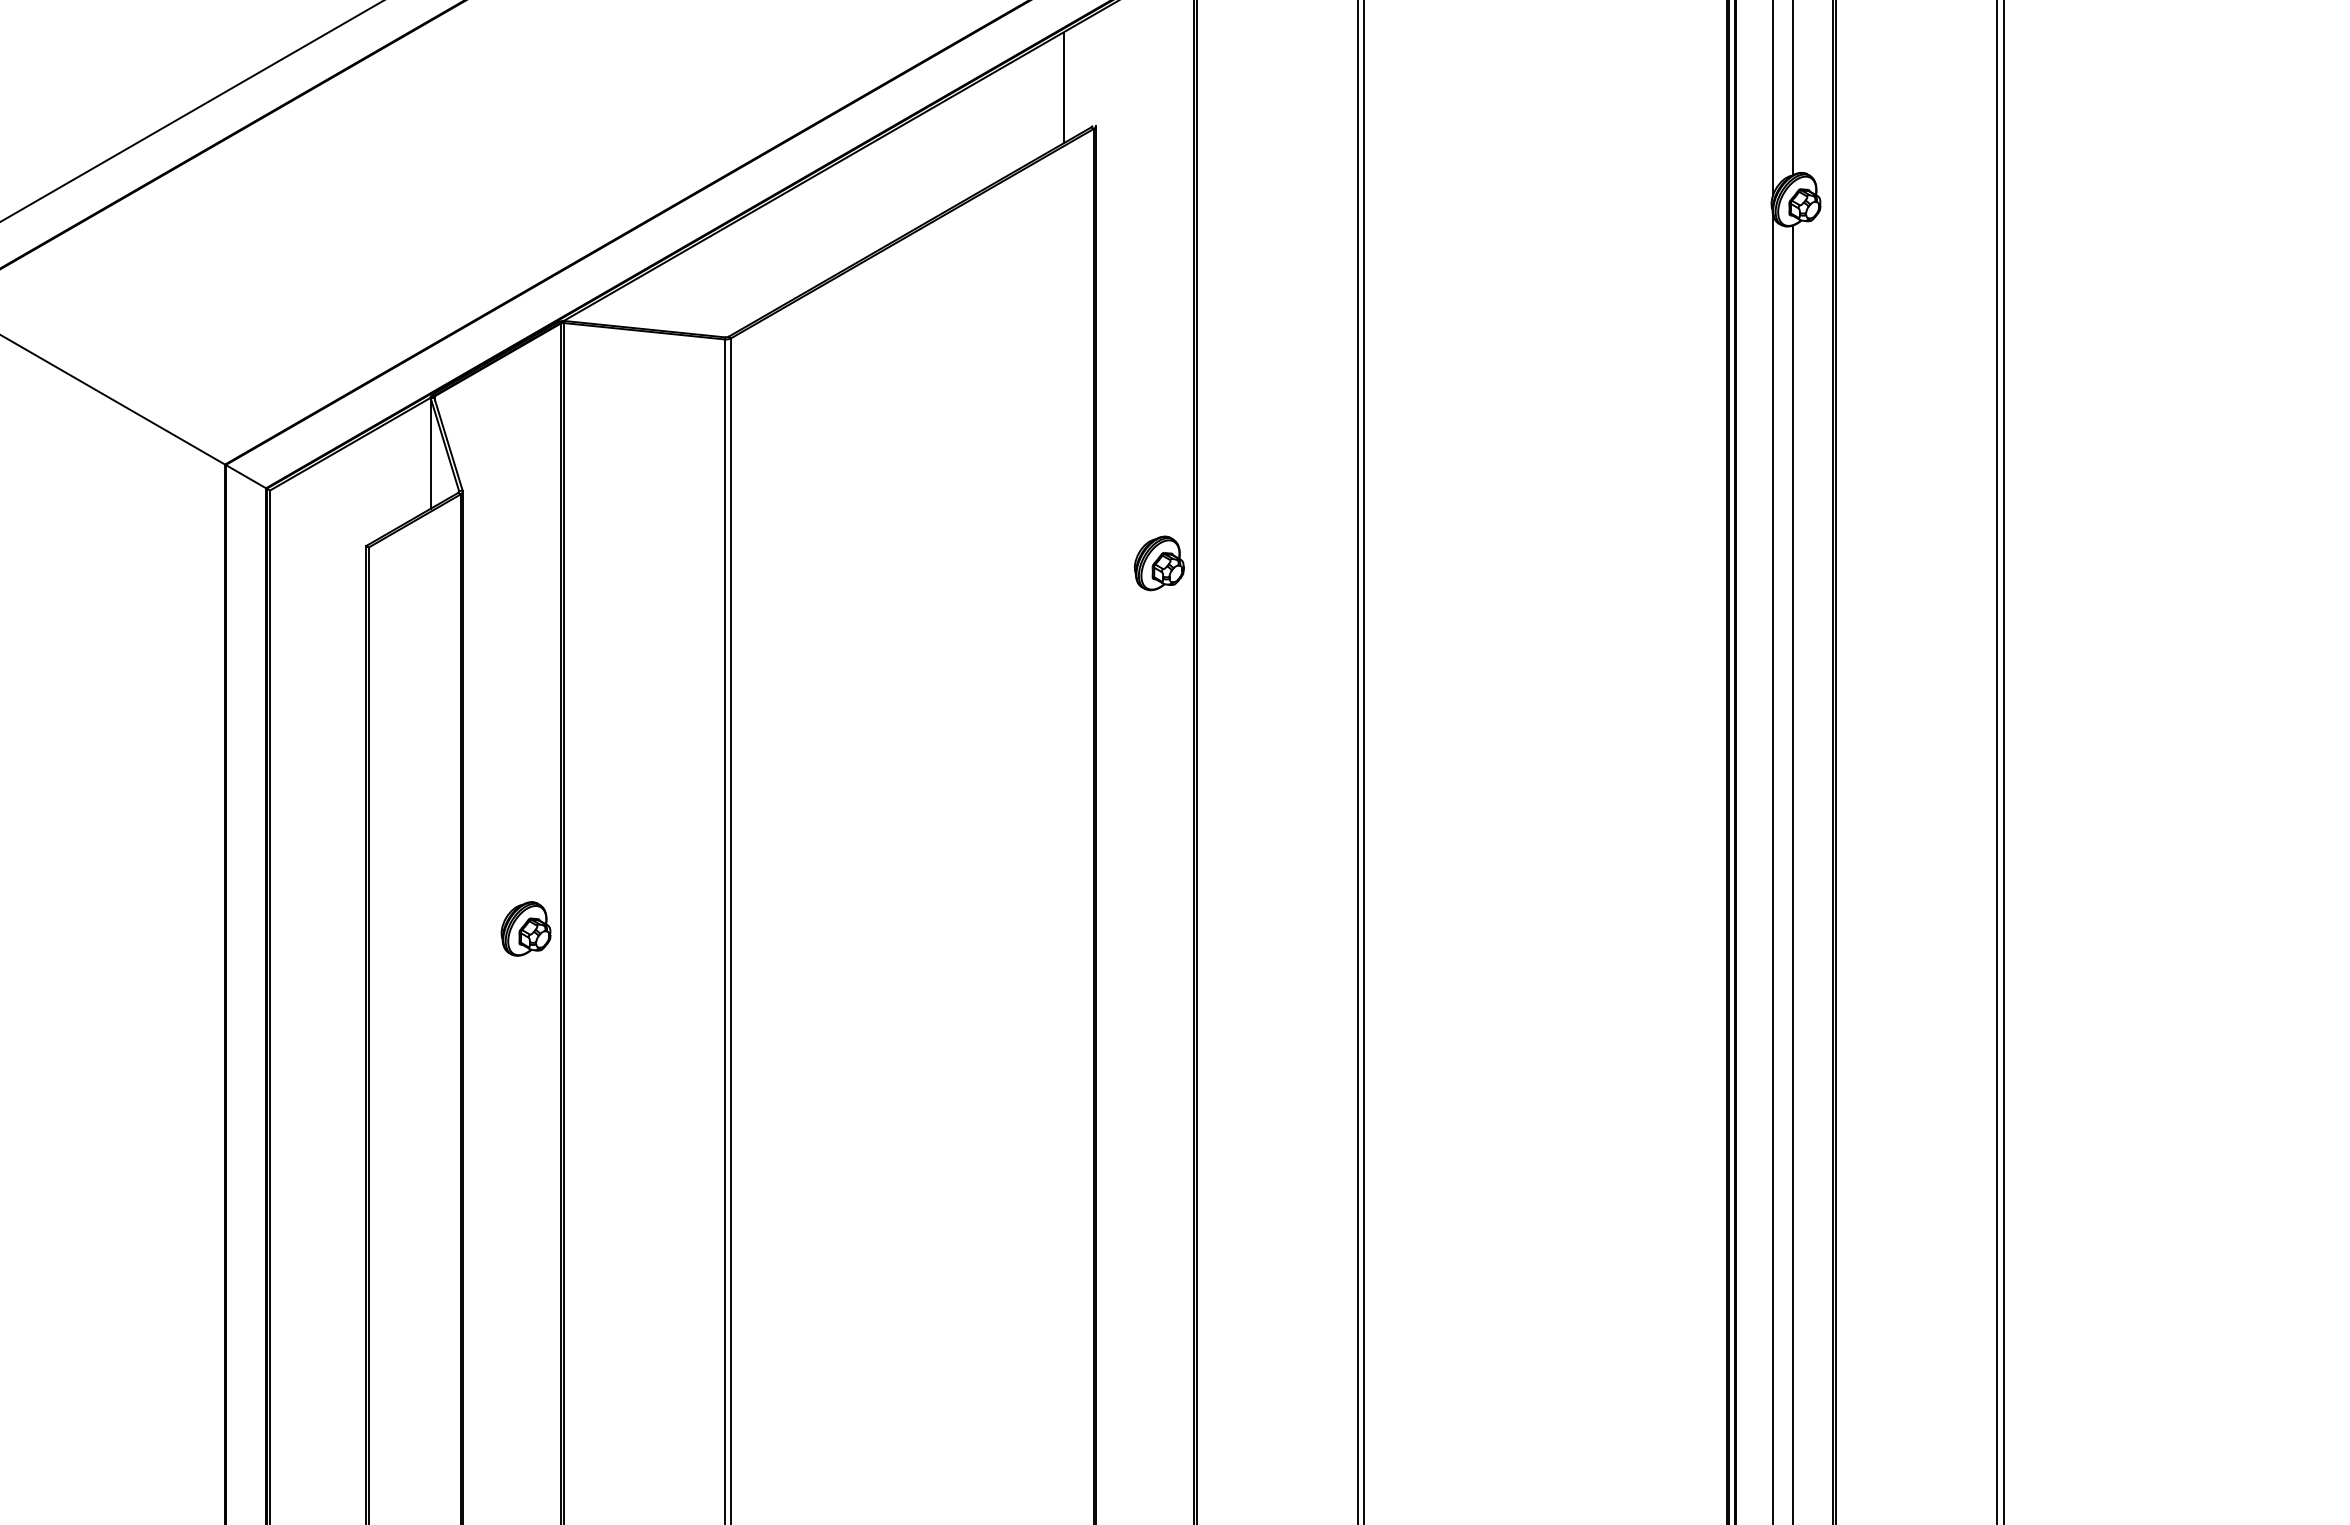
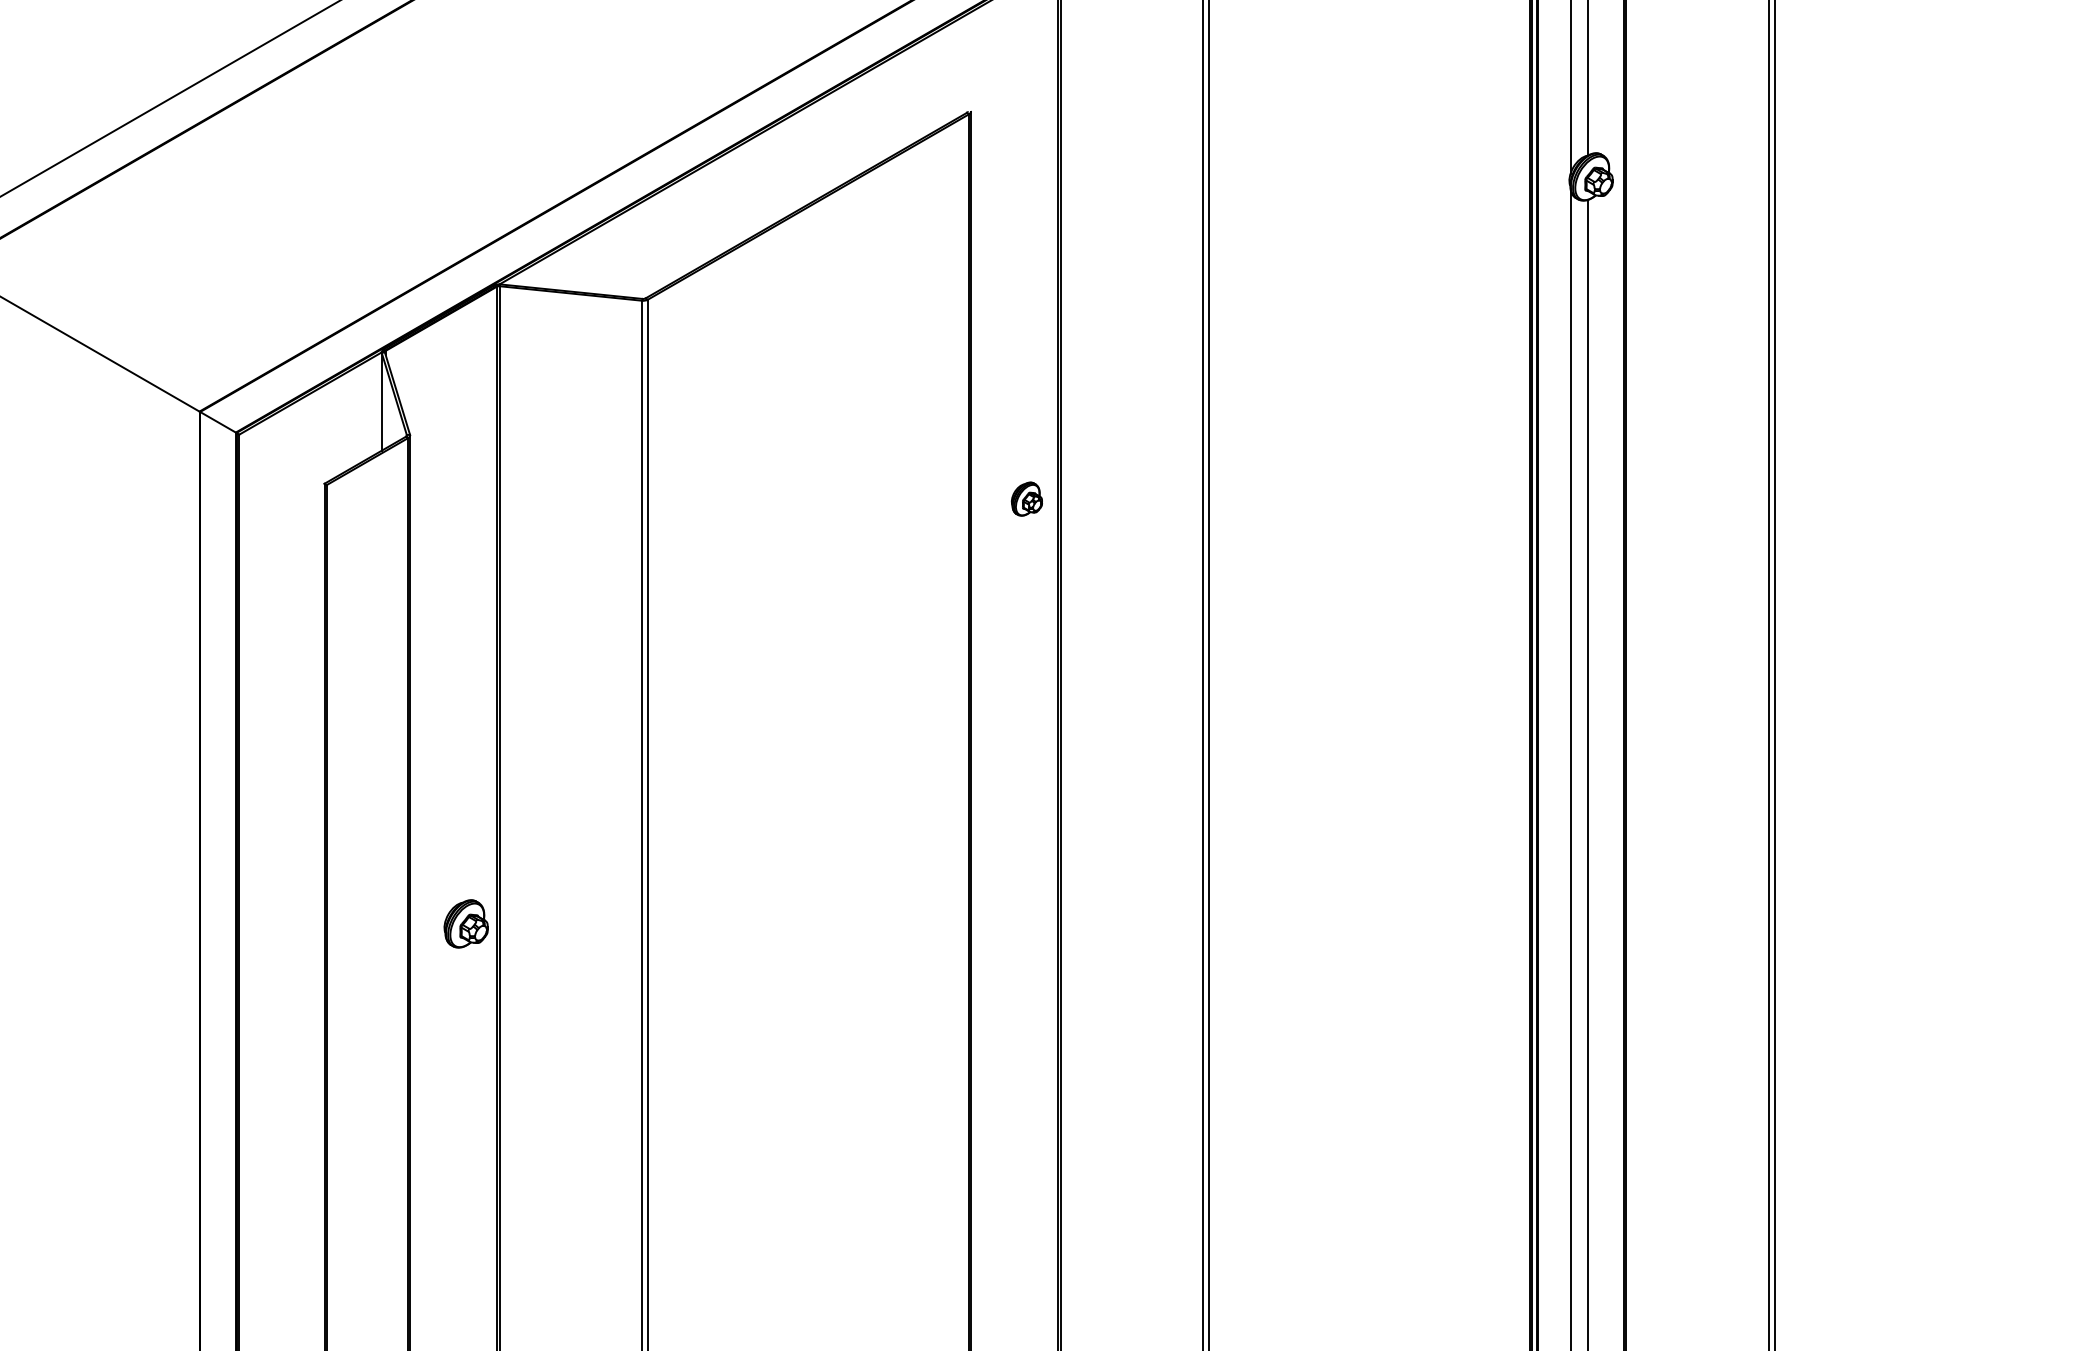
line: (1063, 87) -> (942, 77), removed
part: (1158, 563) -> (1026, 499), size x0.7
part: (525, 928) -> (465, 923), moved

